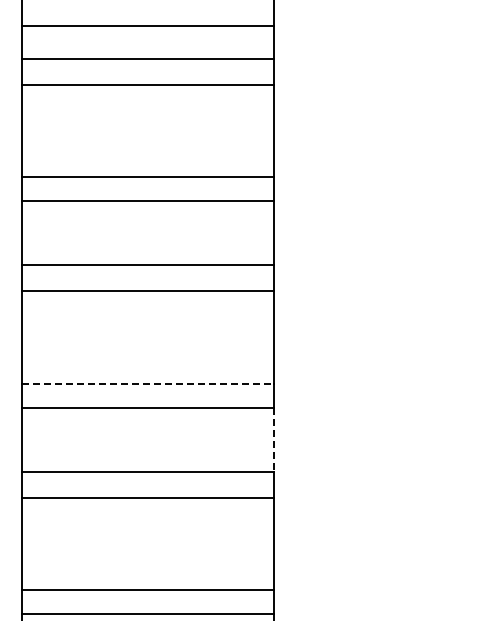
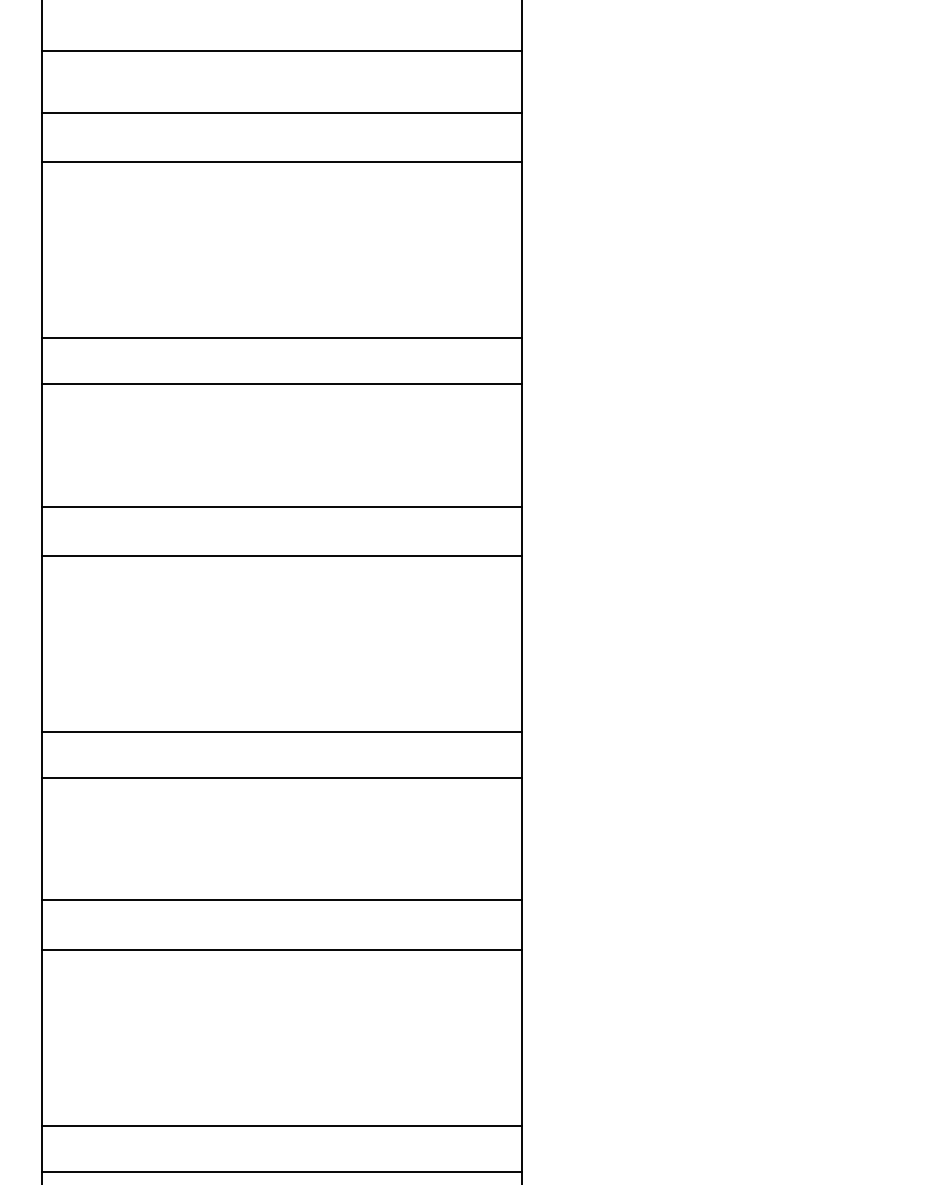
line: (147, 383) -> (281, 731), dashed -> solid
line: (273, 440) -> (522, 840), dashed -> solid

